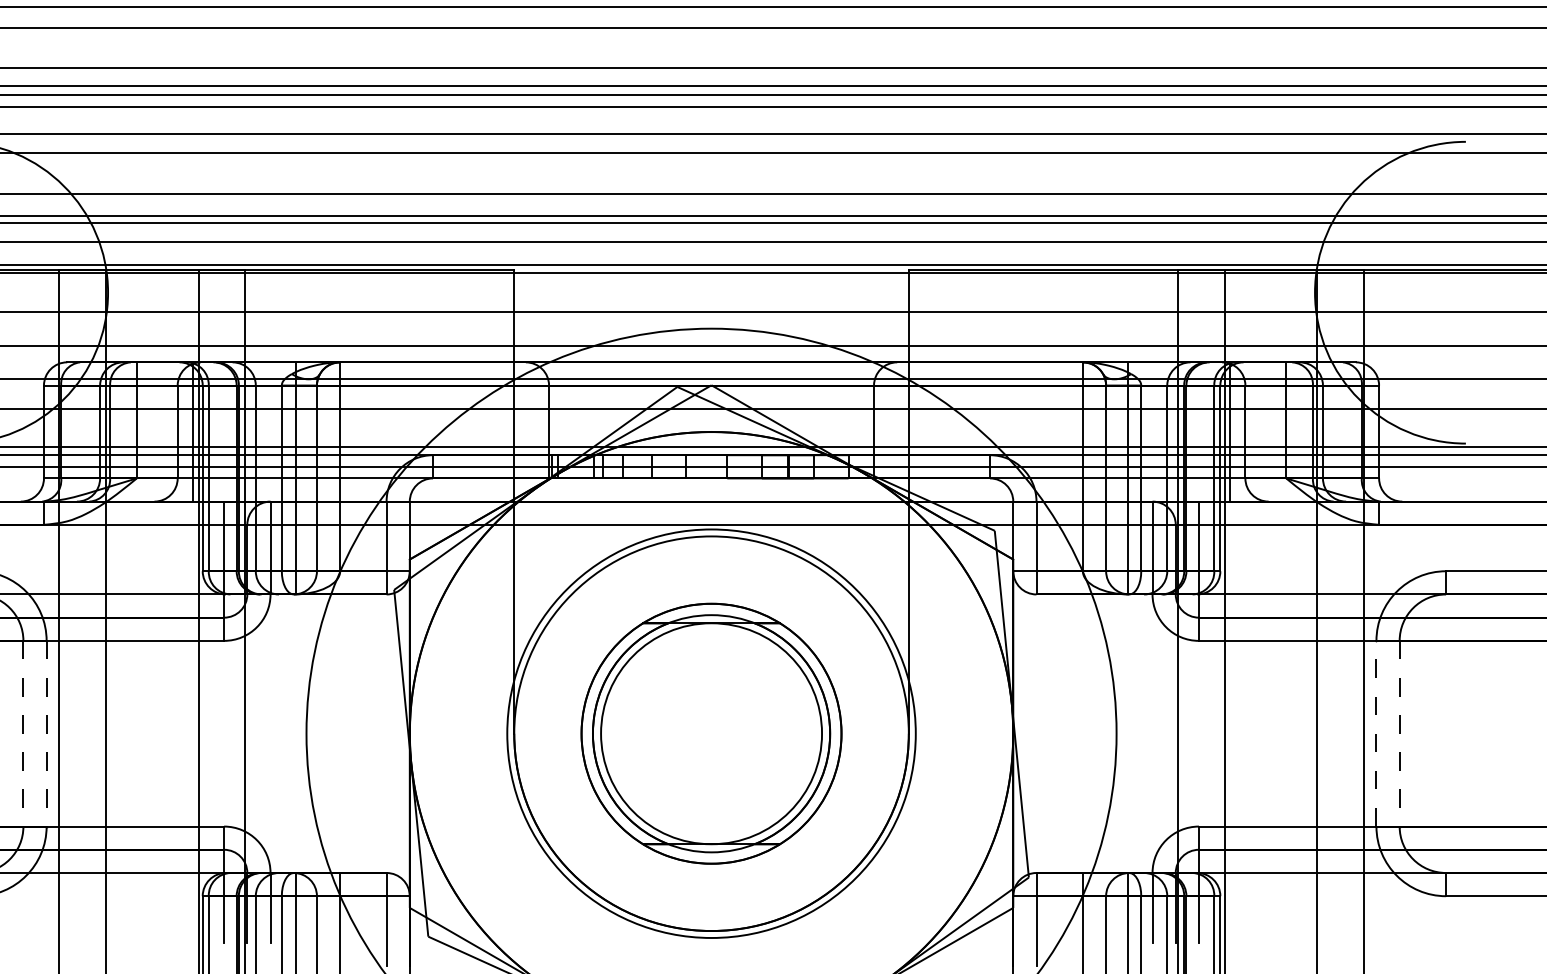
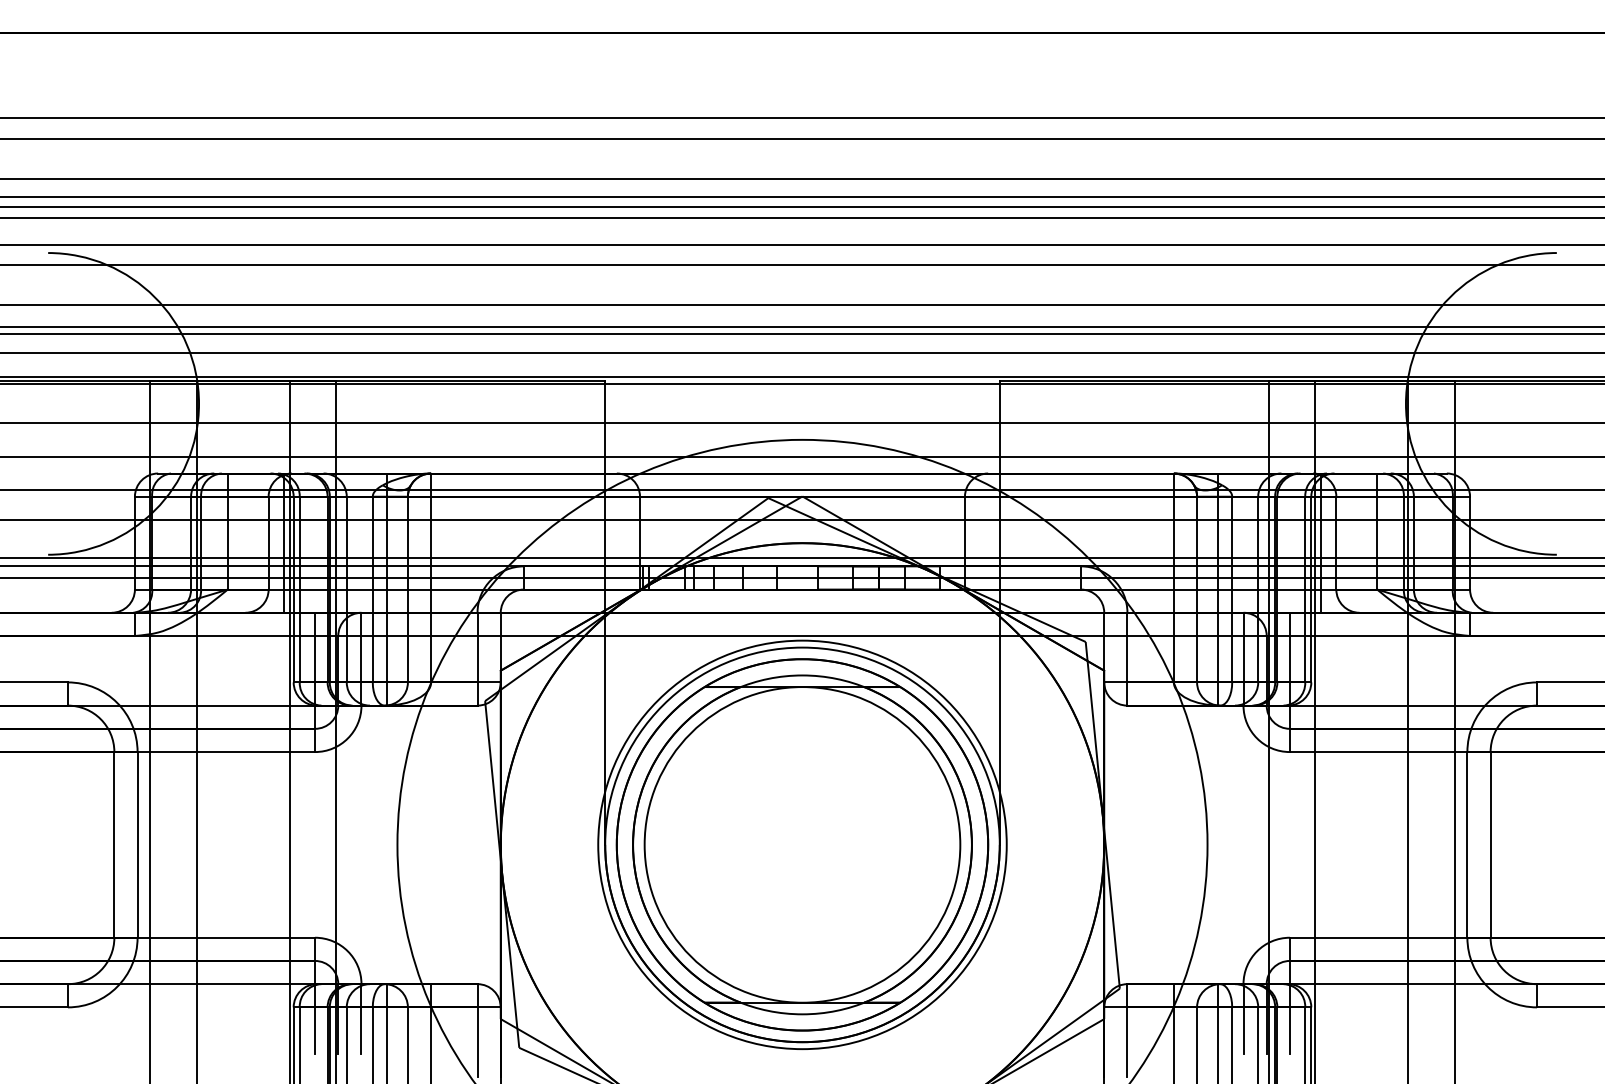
line: (23, 733) -> (114, 844), dashed -> solid
line: (46, 733) -> (137, 844), dashed -> solid
part: (711, 733) -> (802, 844), size x1.43
line: (1376, 733) -> (1467, 844), dashed -> solid
line: (1399, 733) -> (1490, 844), dashed -> solid

